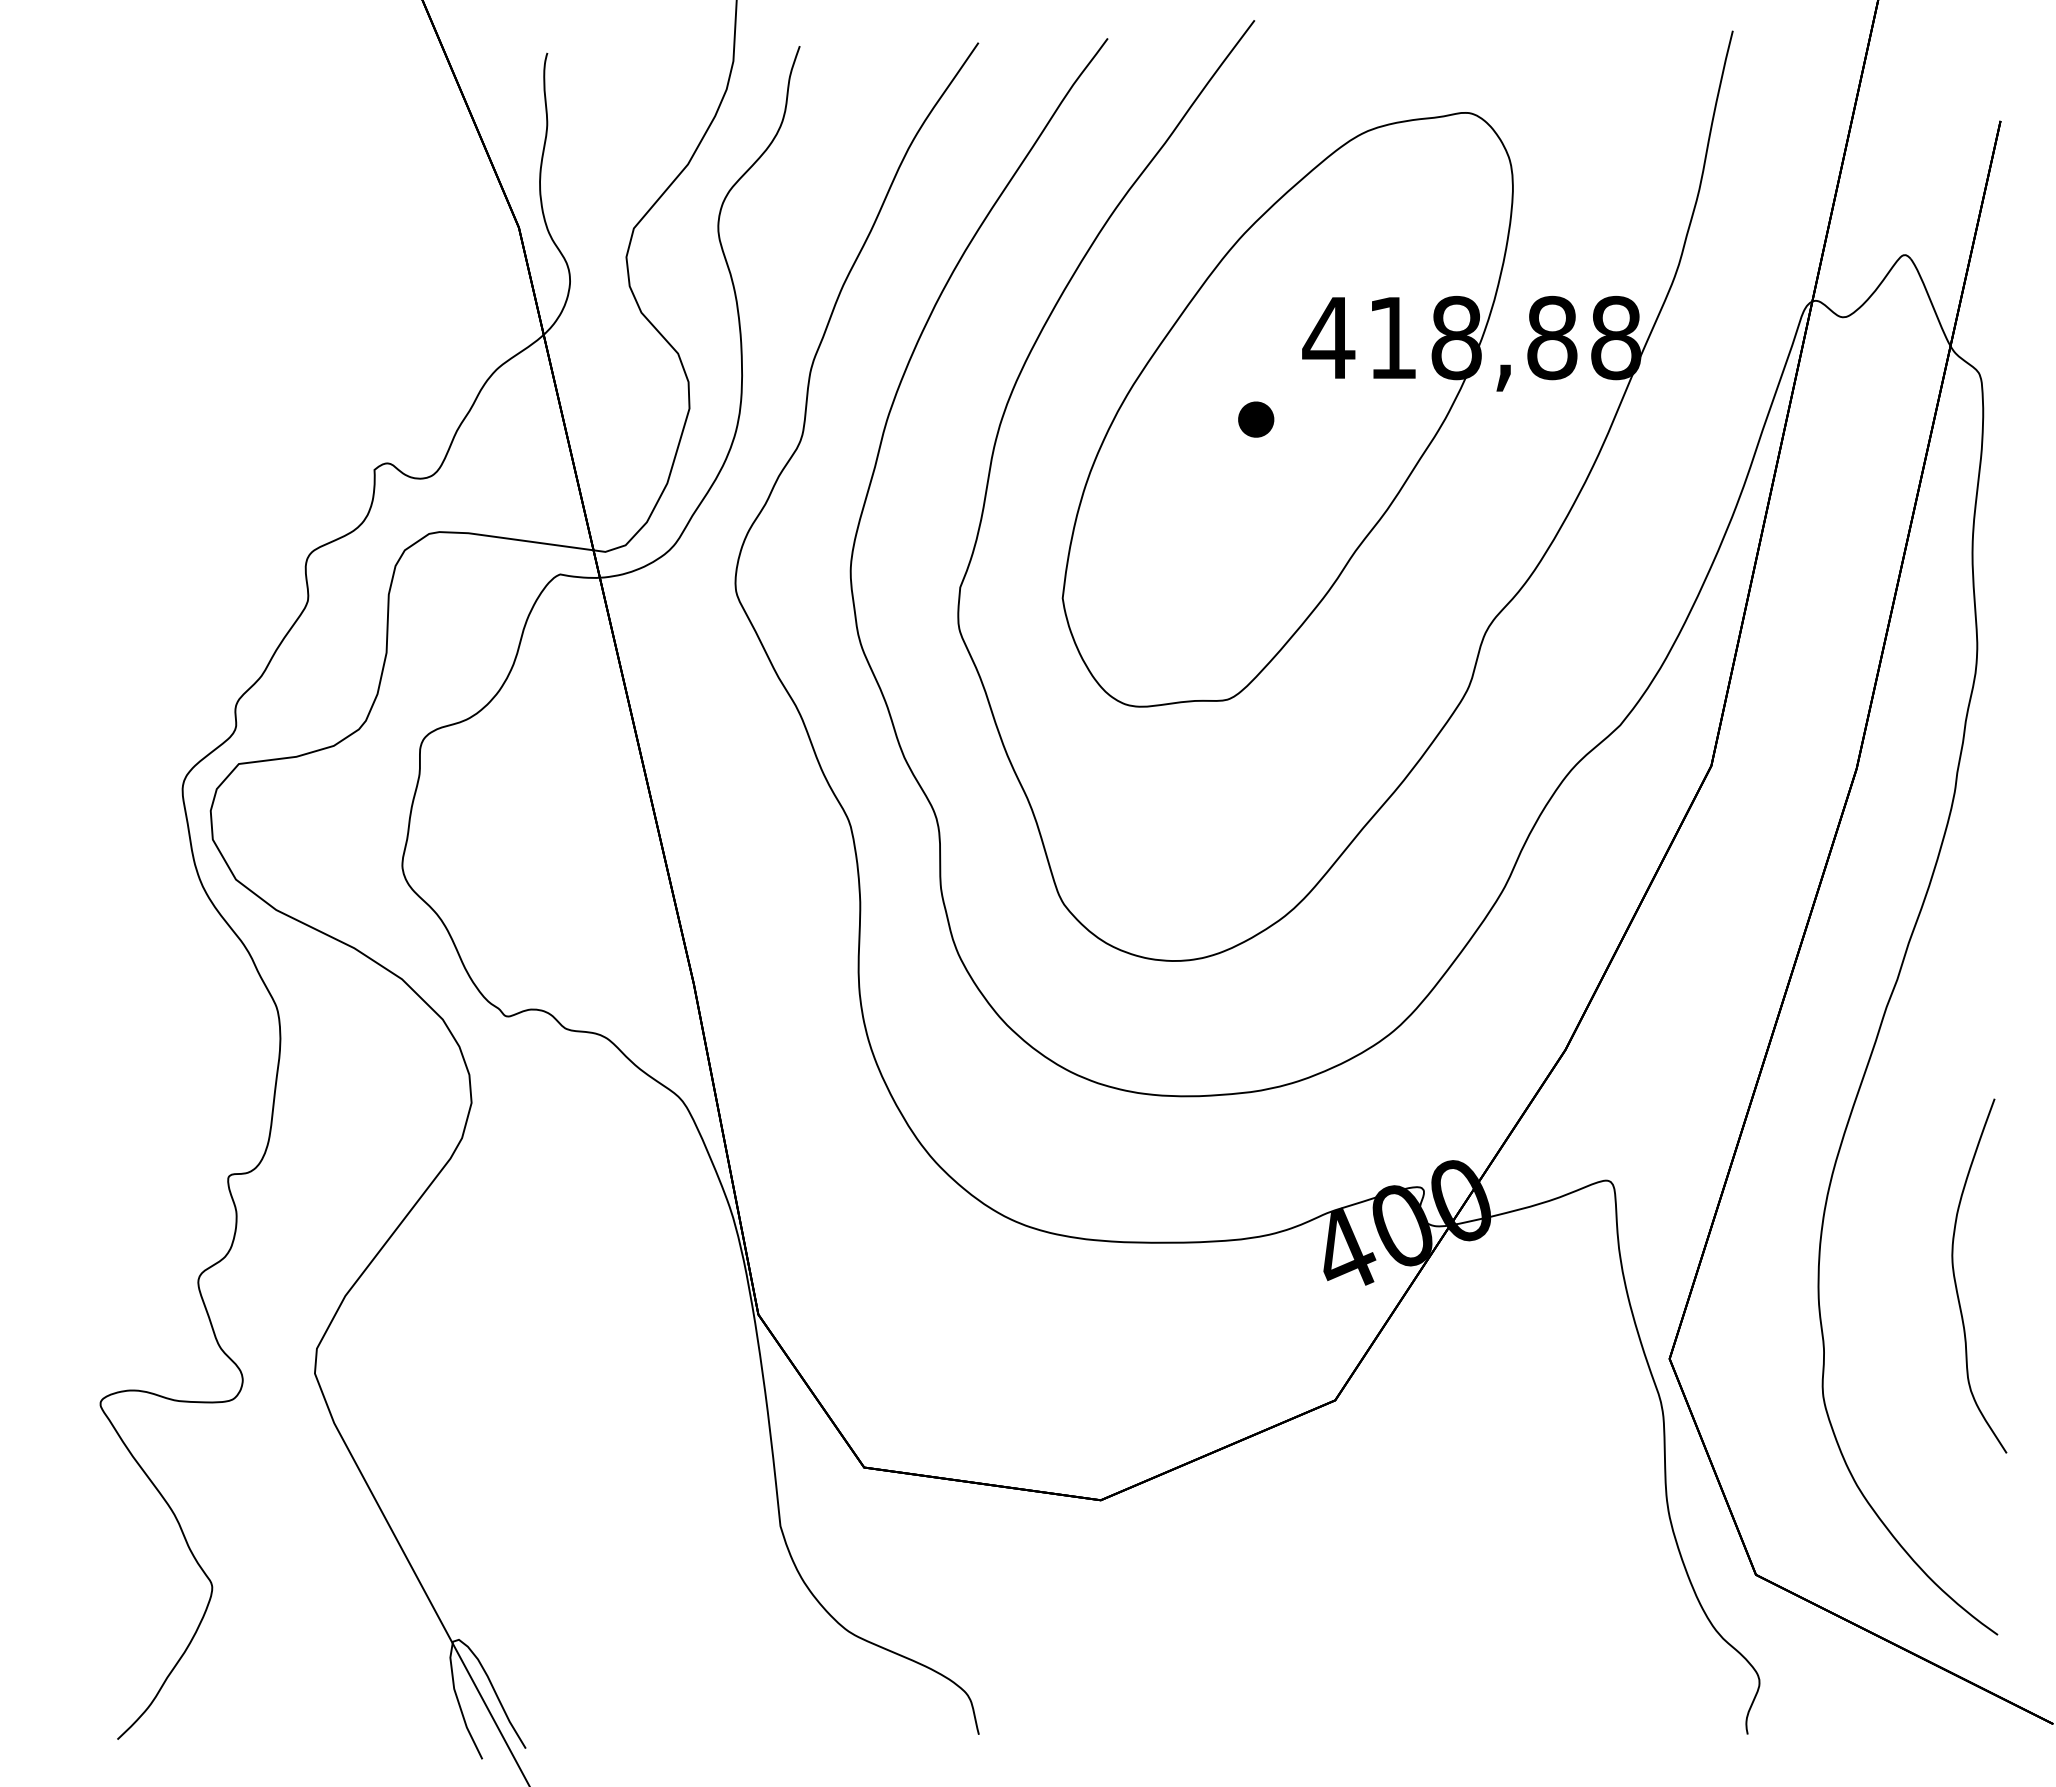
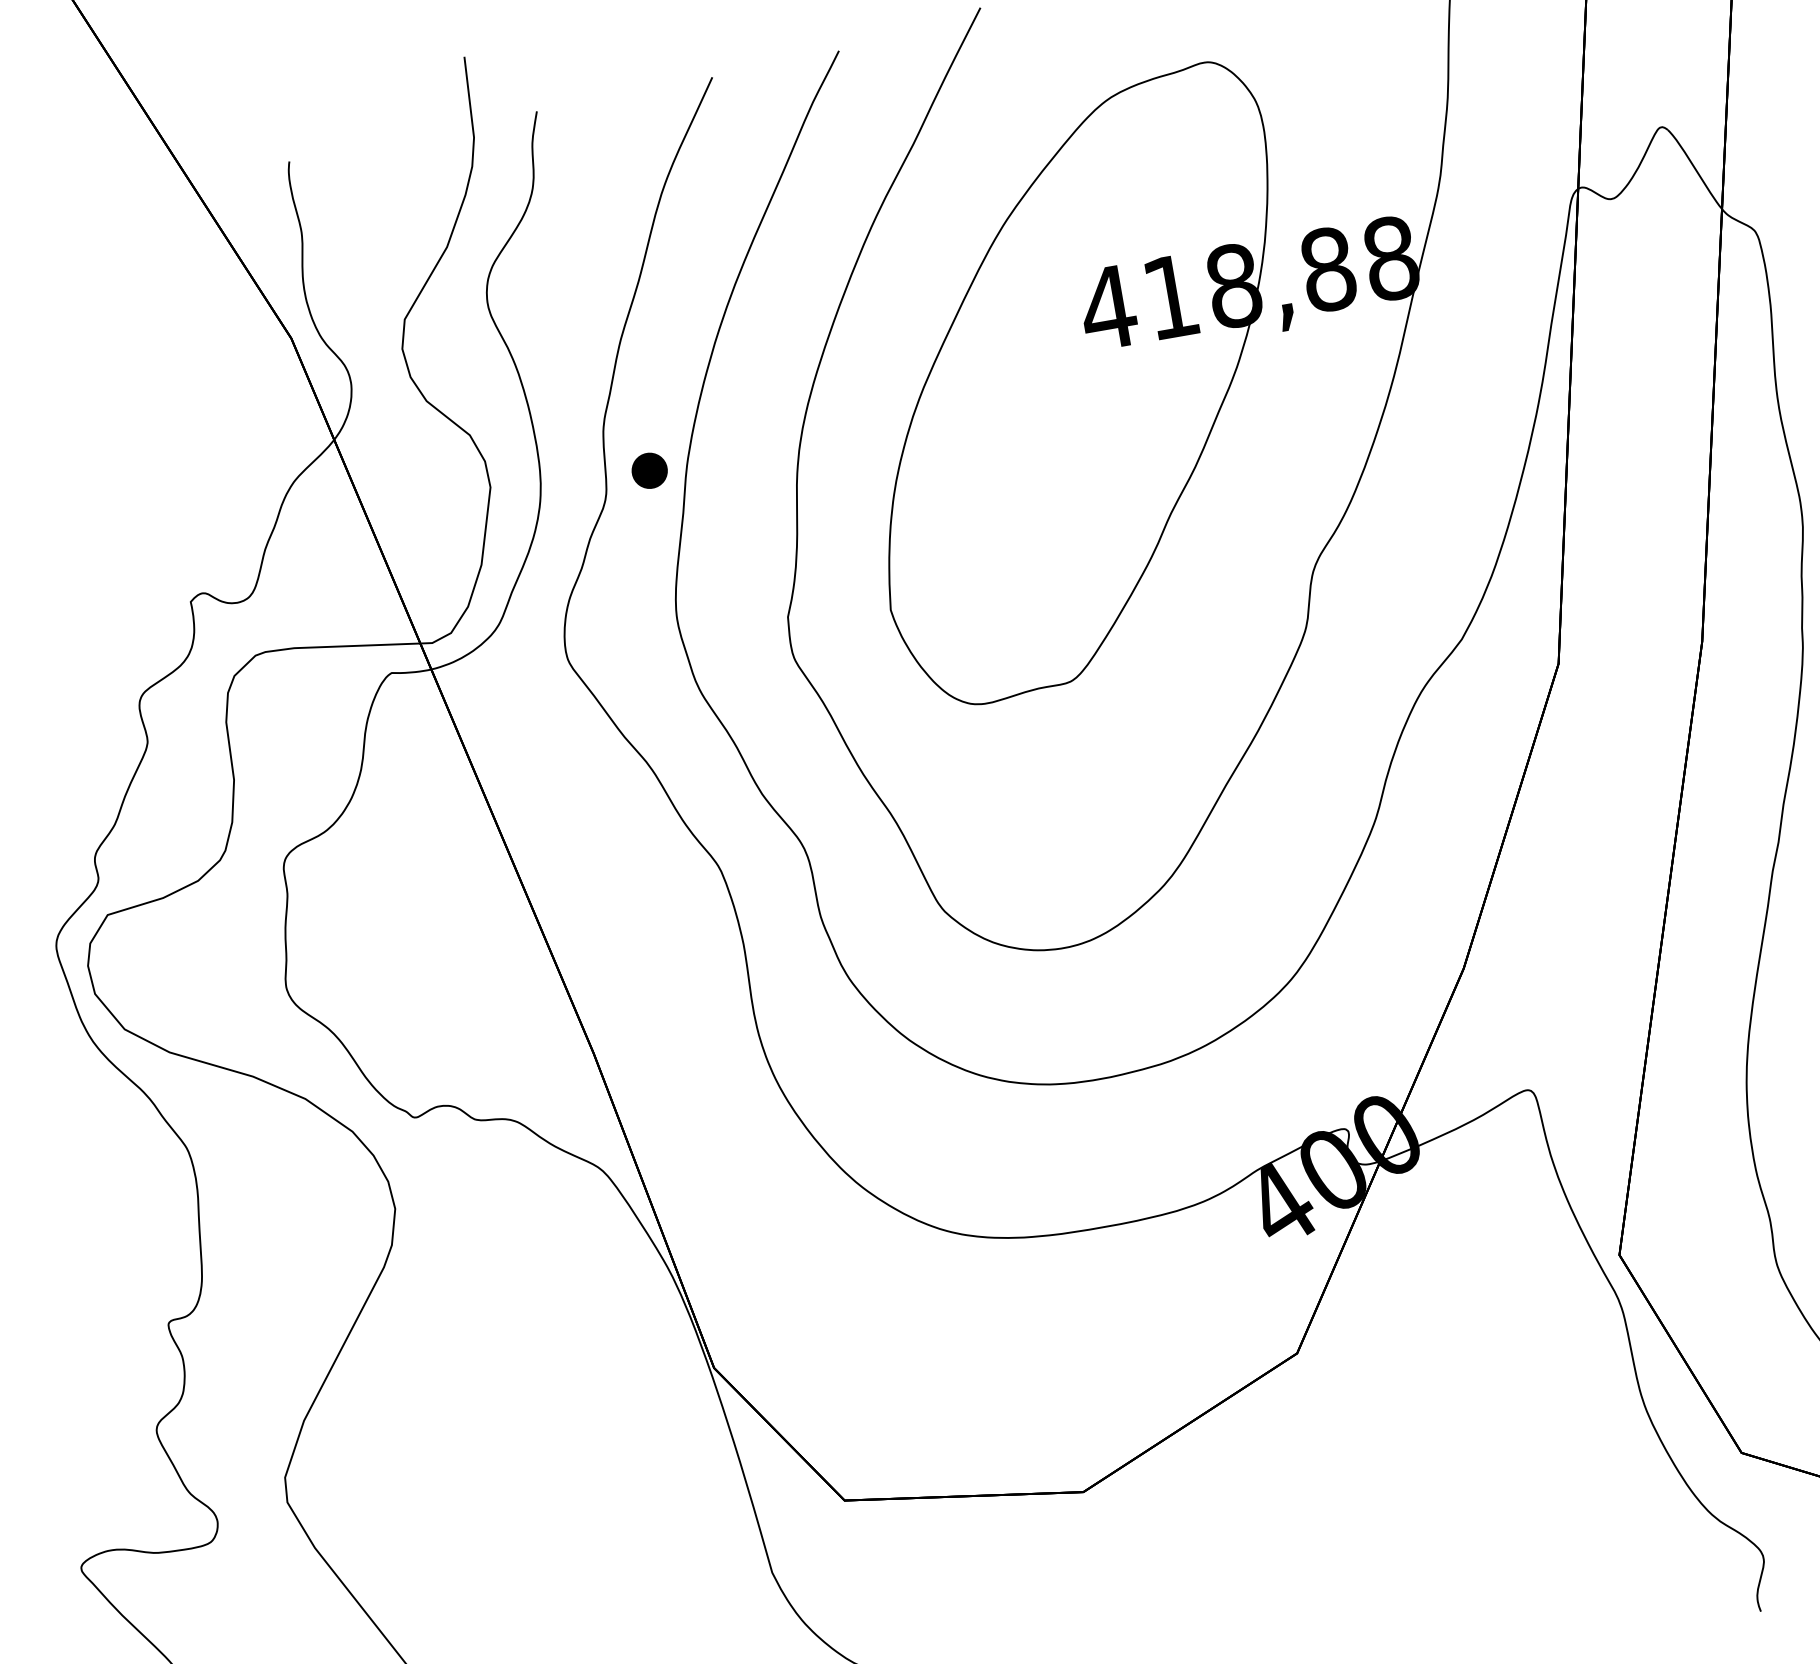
part: (1256, 419) -> (650, 470), moved

